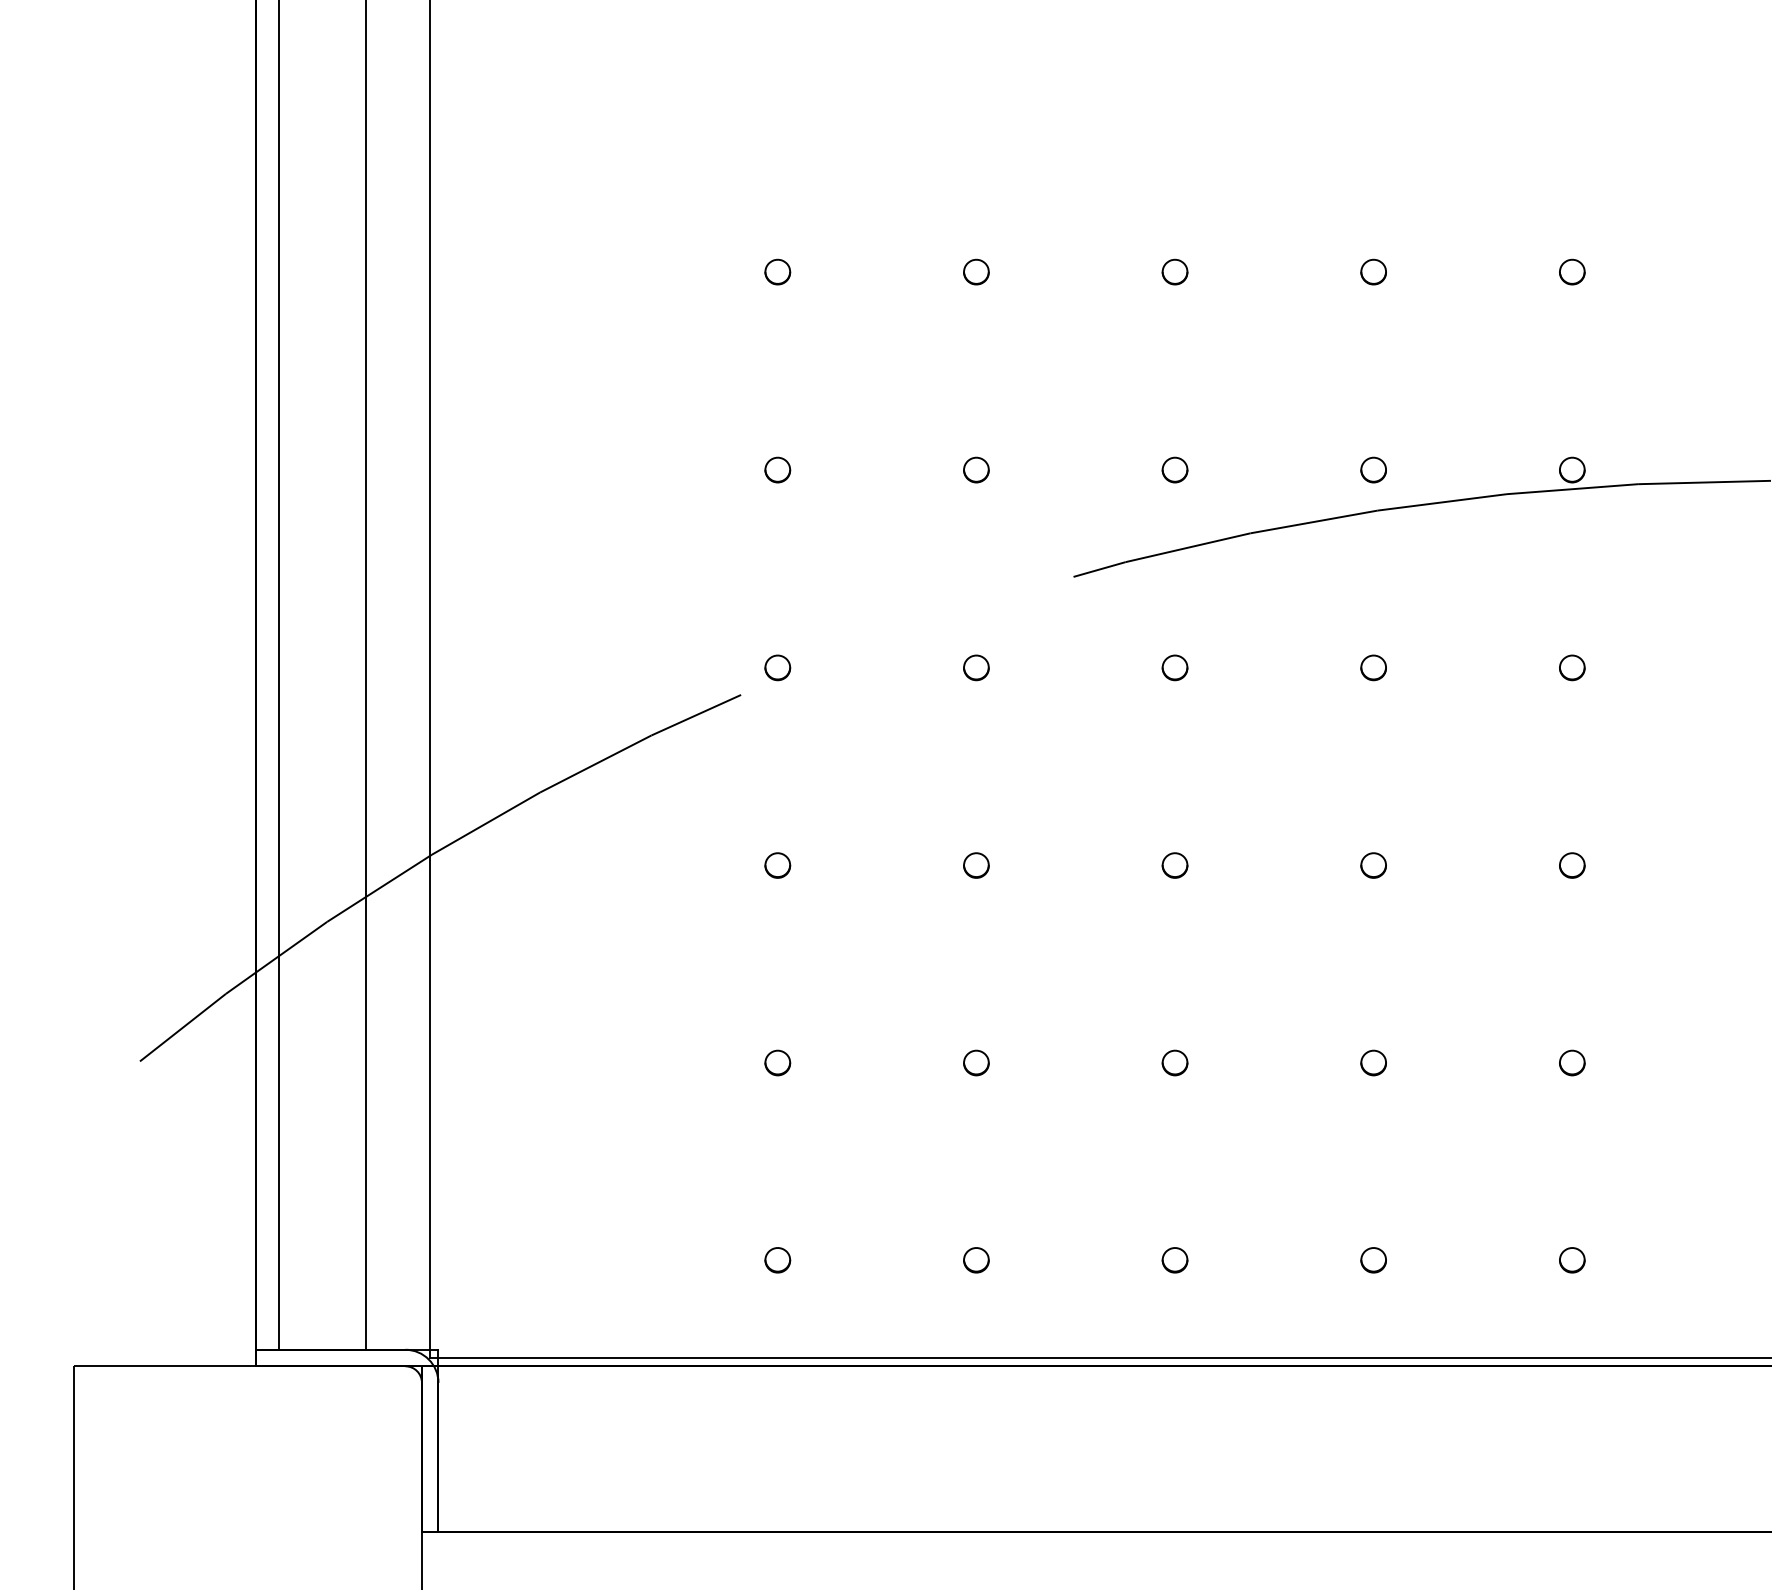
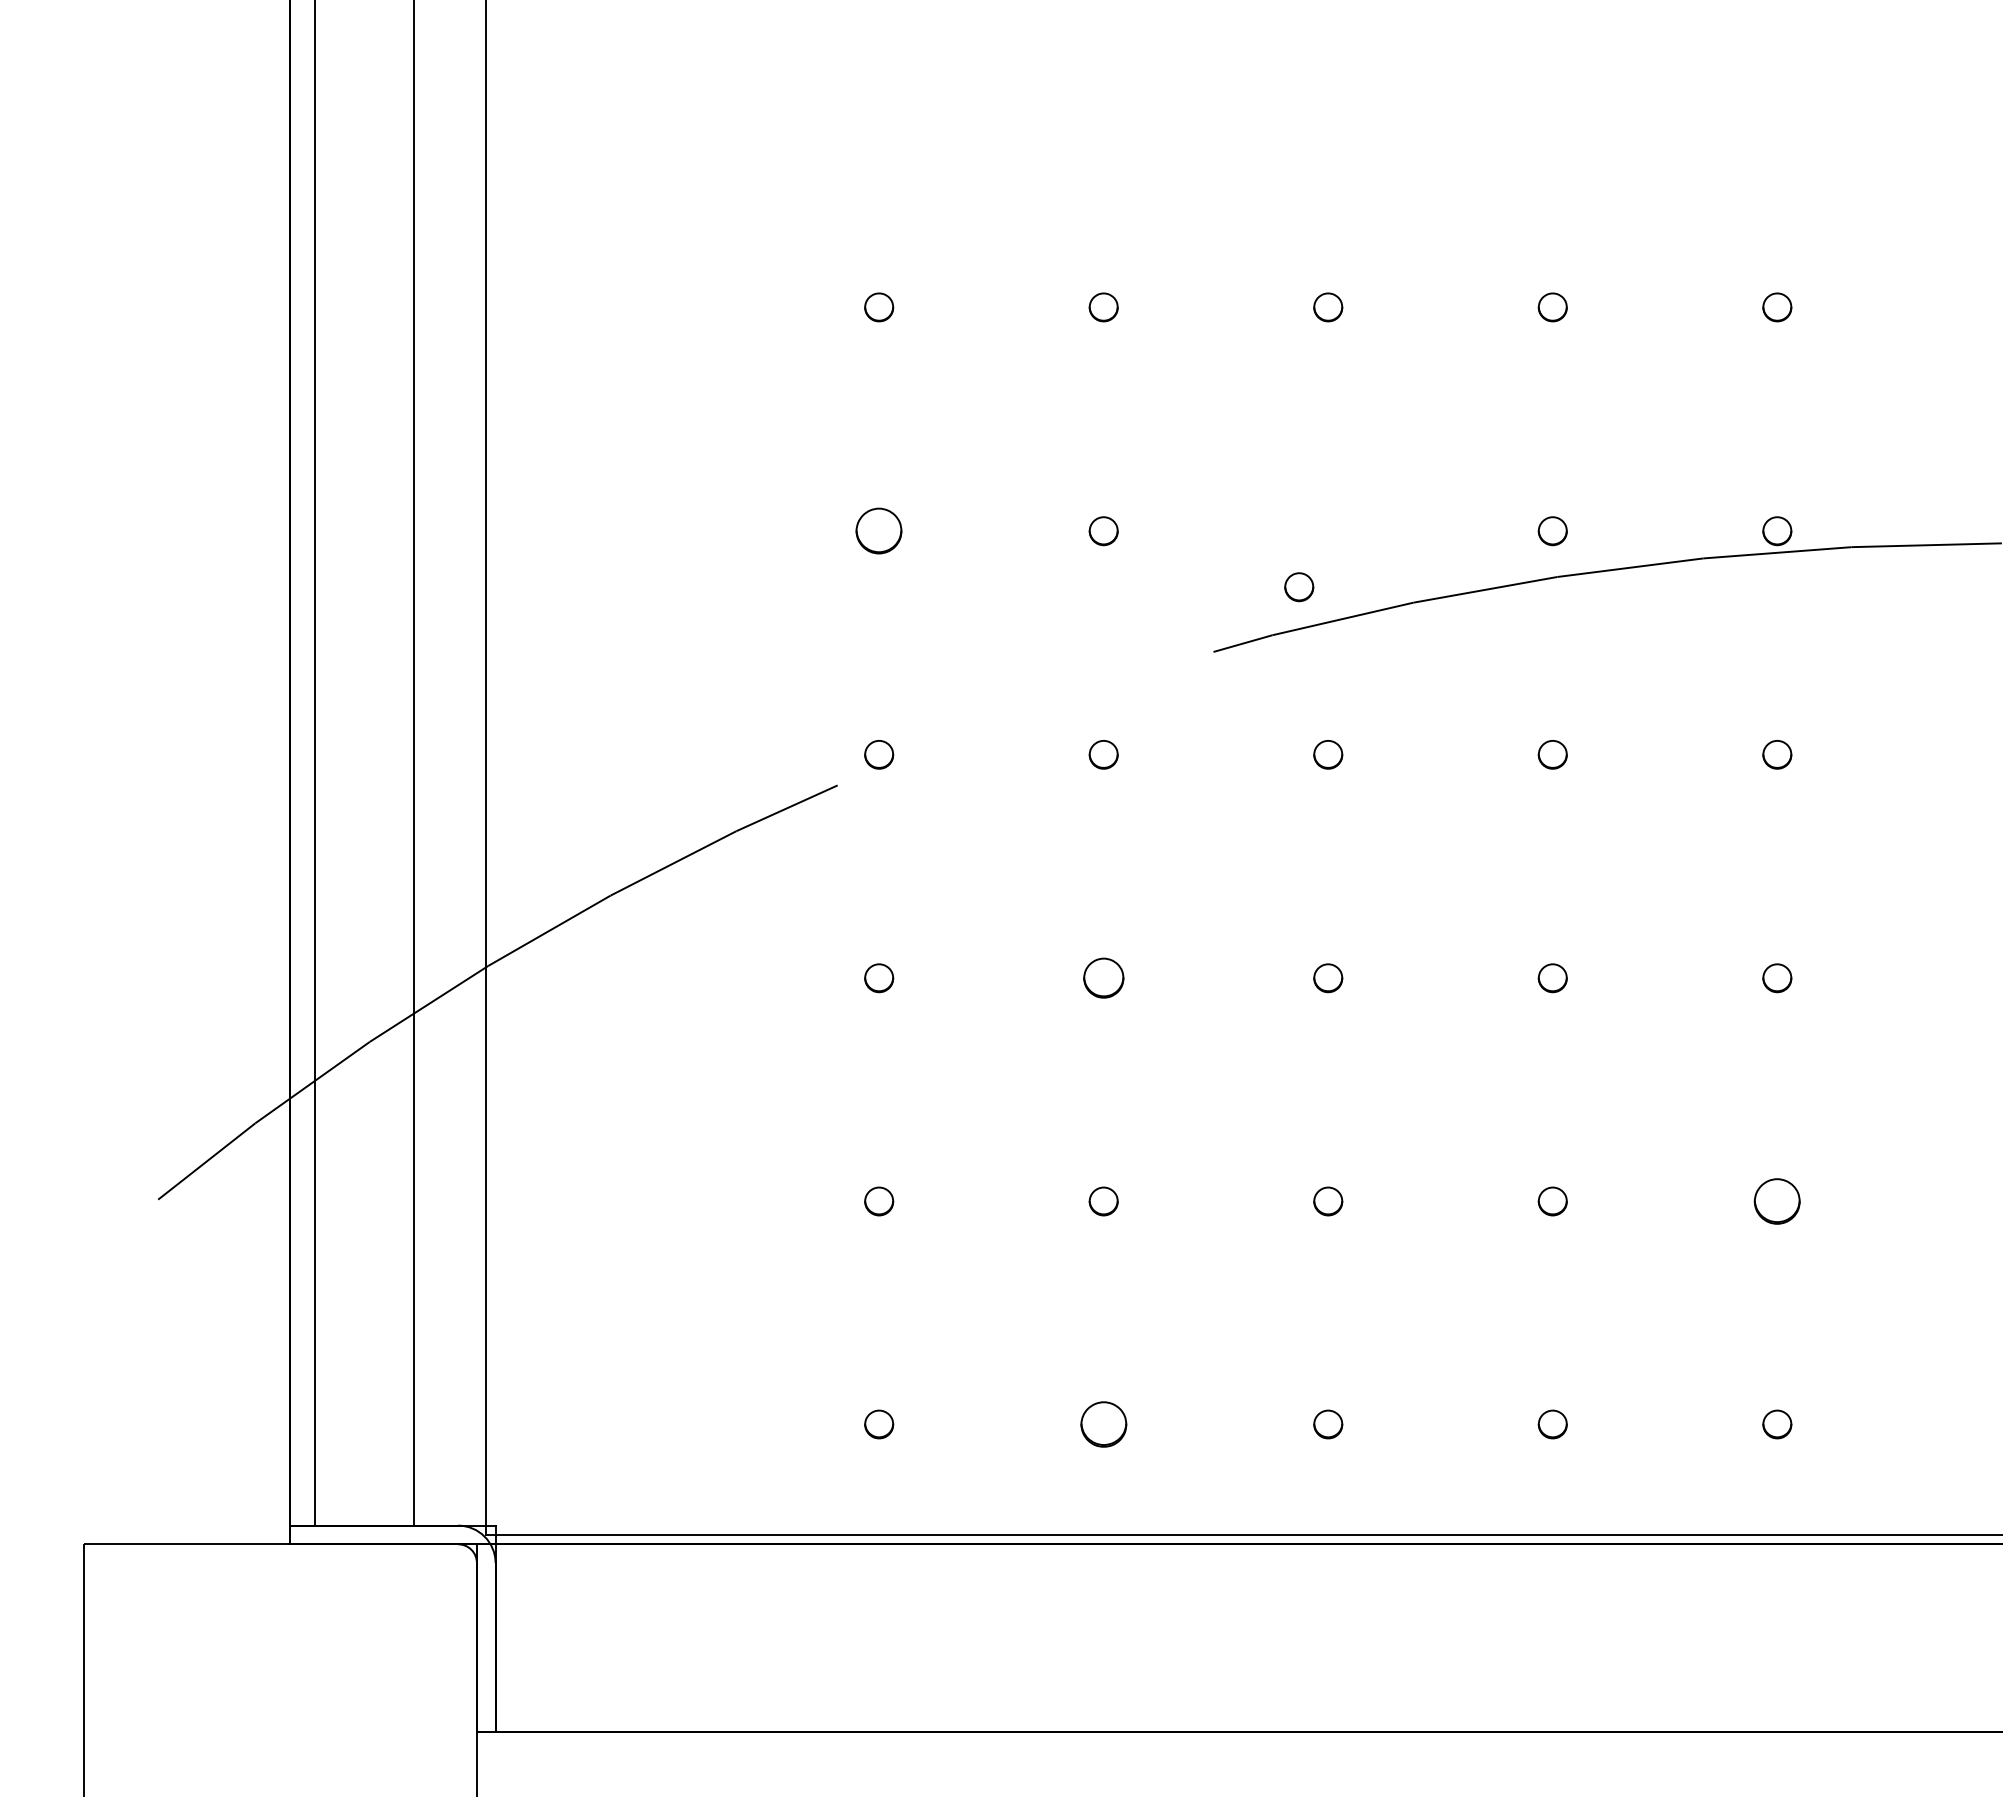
part: (778, 470) -> (879, 531), size x1.6
part: (1175, 470) -> (1299, 587), moved
part: (976, 865) -> (1103, 978), size x1.4
part: (1572, 1063) -> (1777, 1201), size x1.6
part: (976, 1260) -> (1103, 1424), size x1.6

